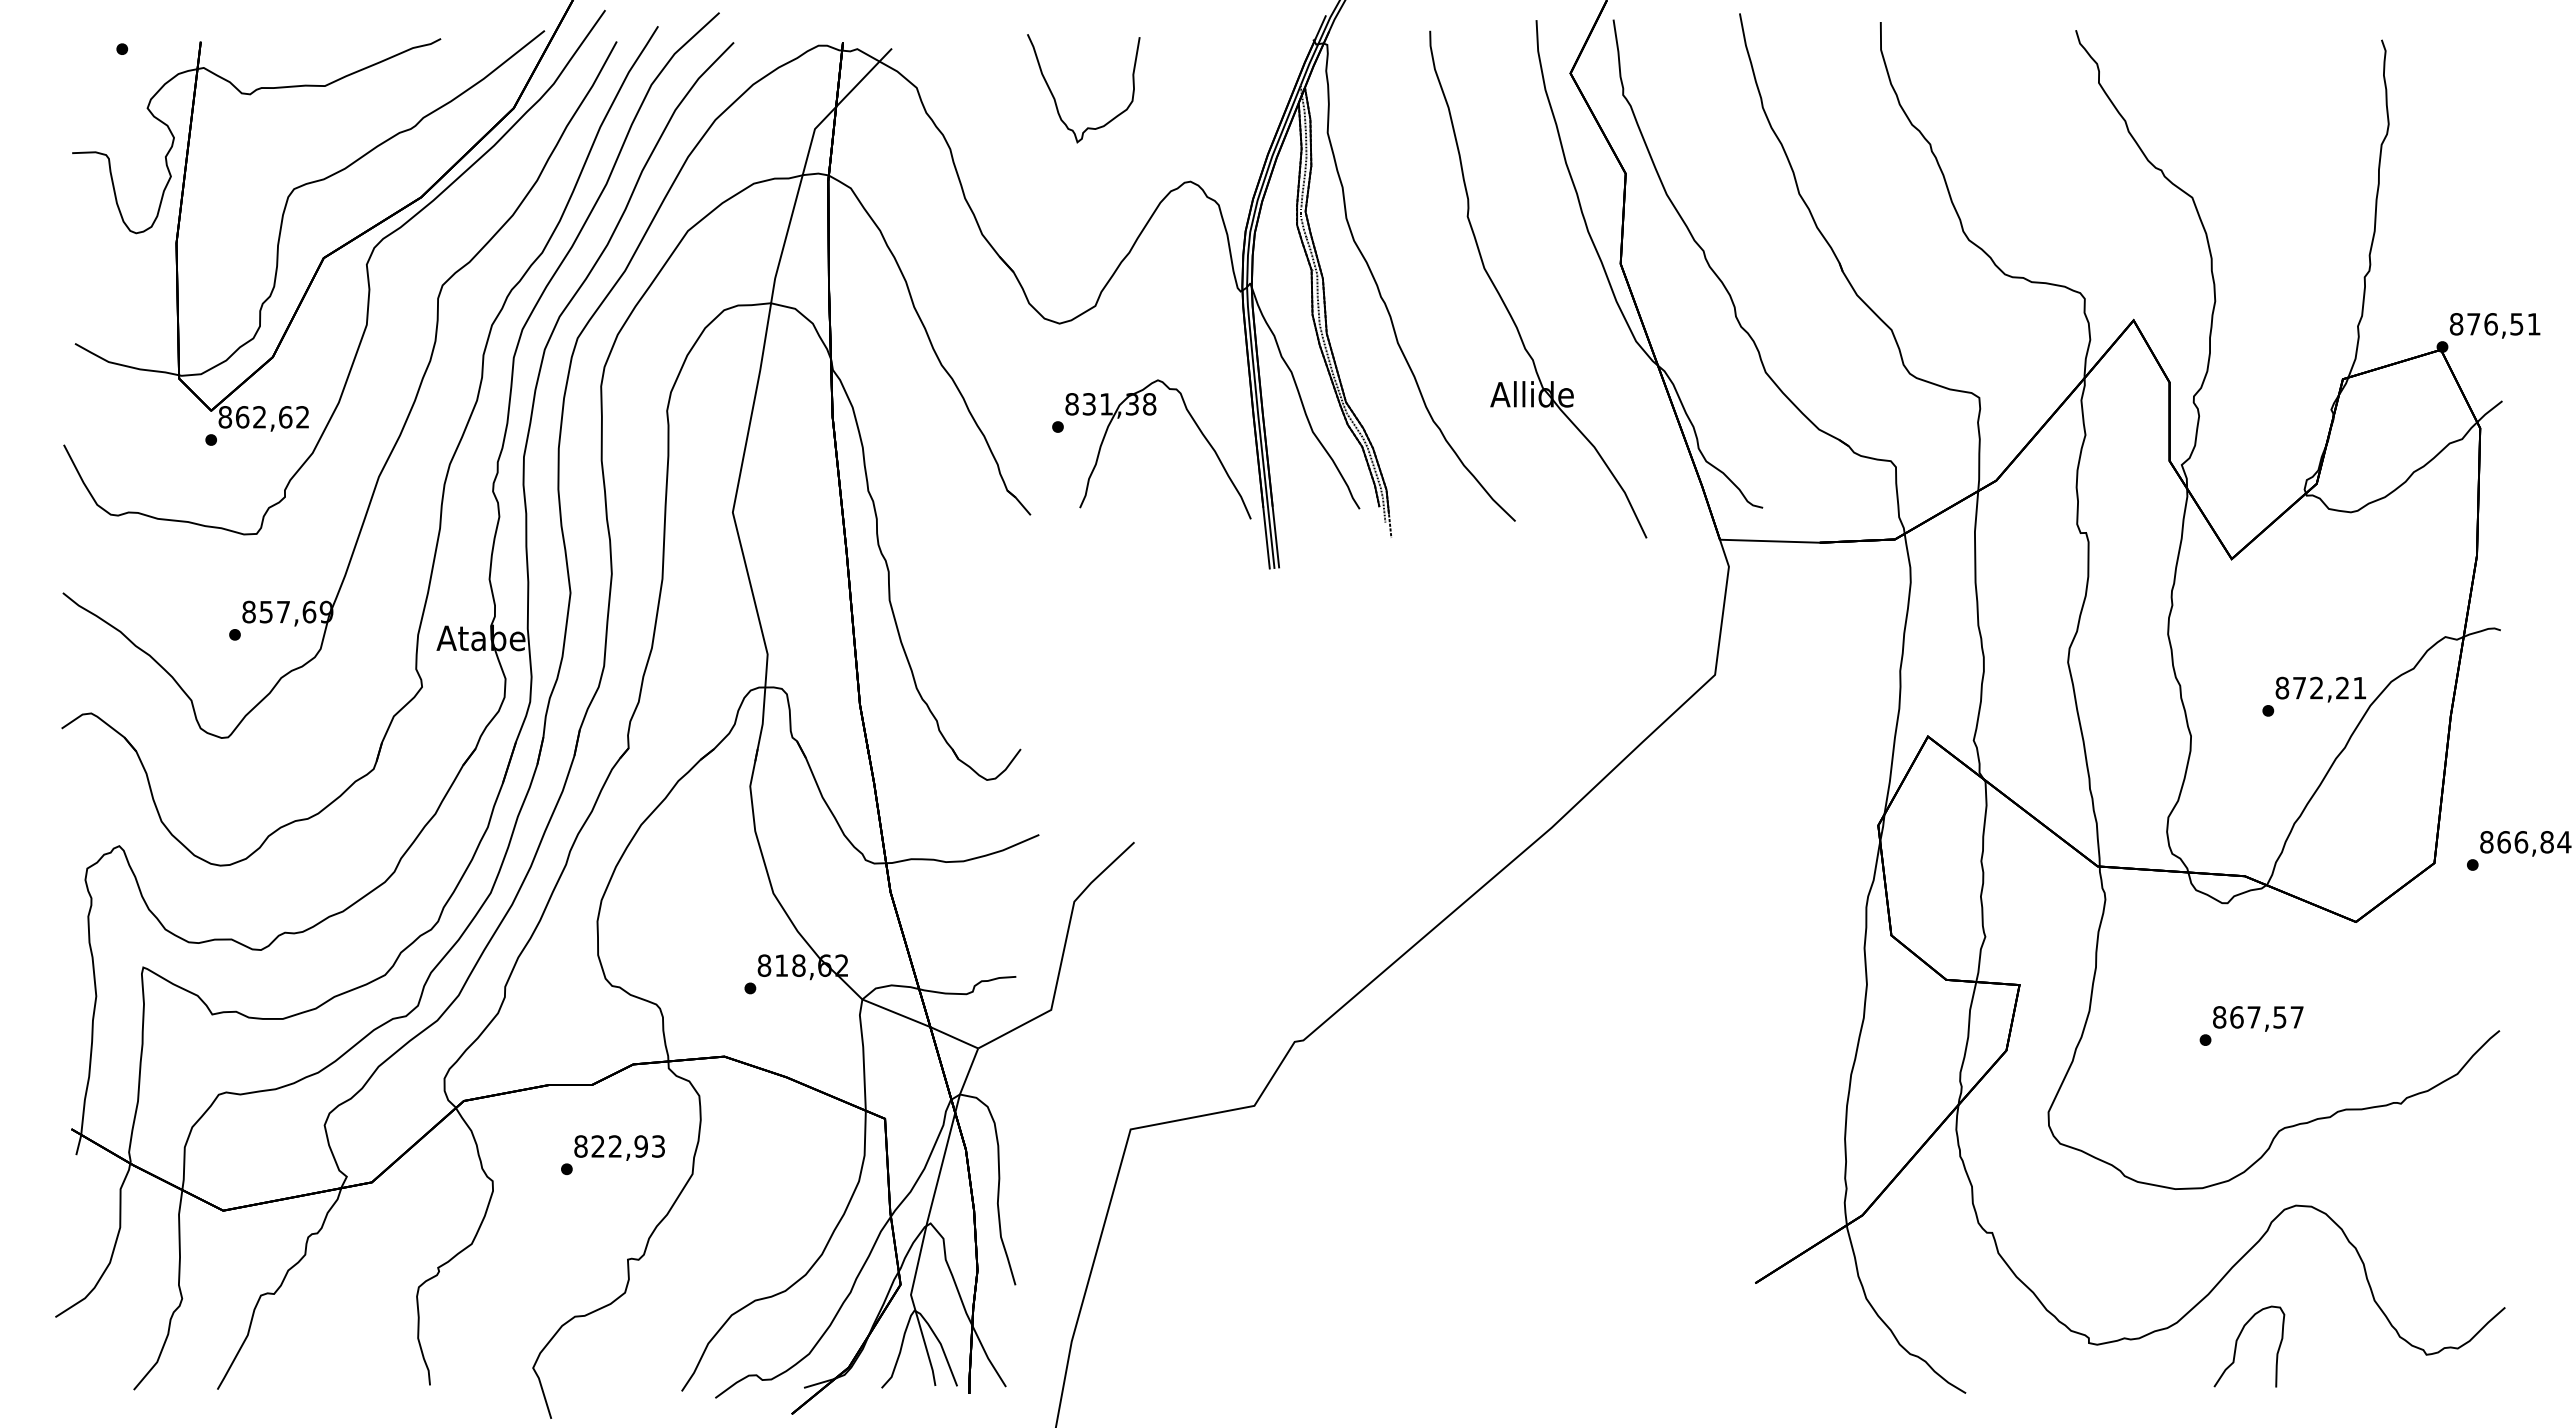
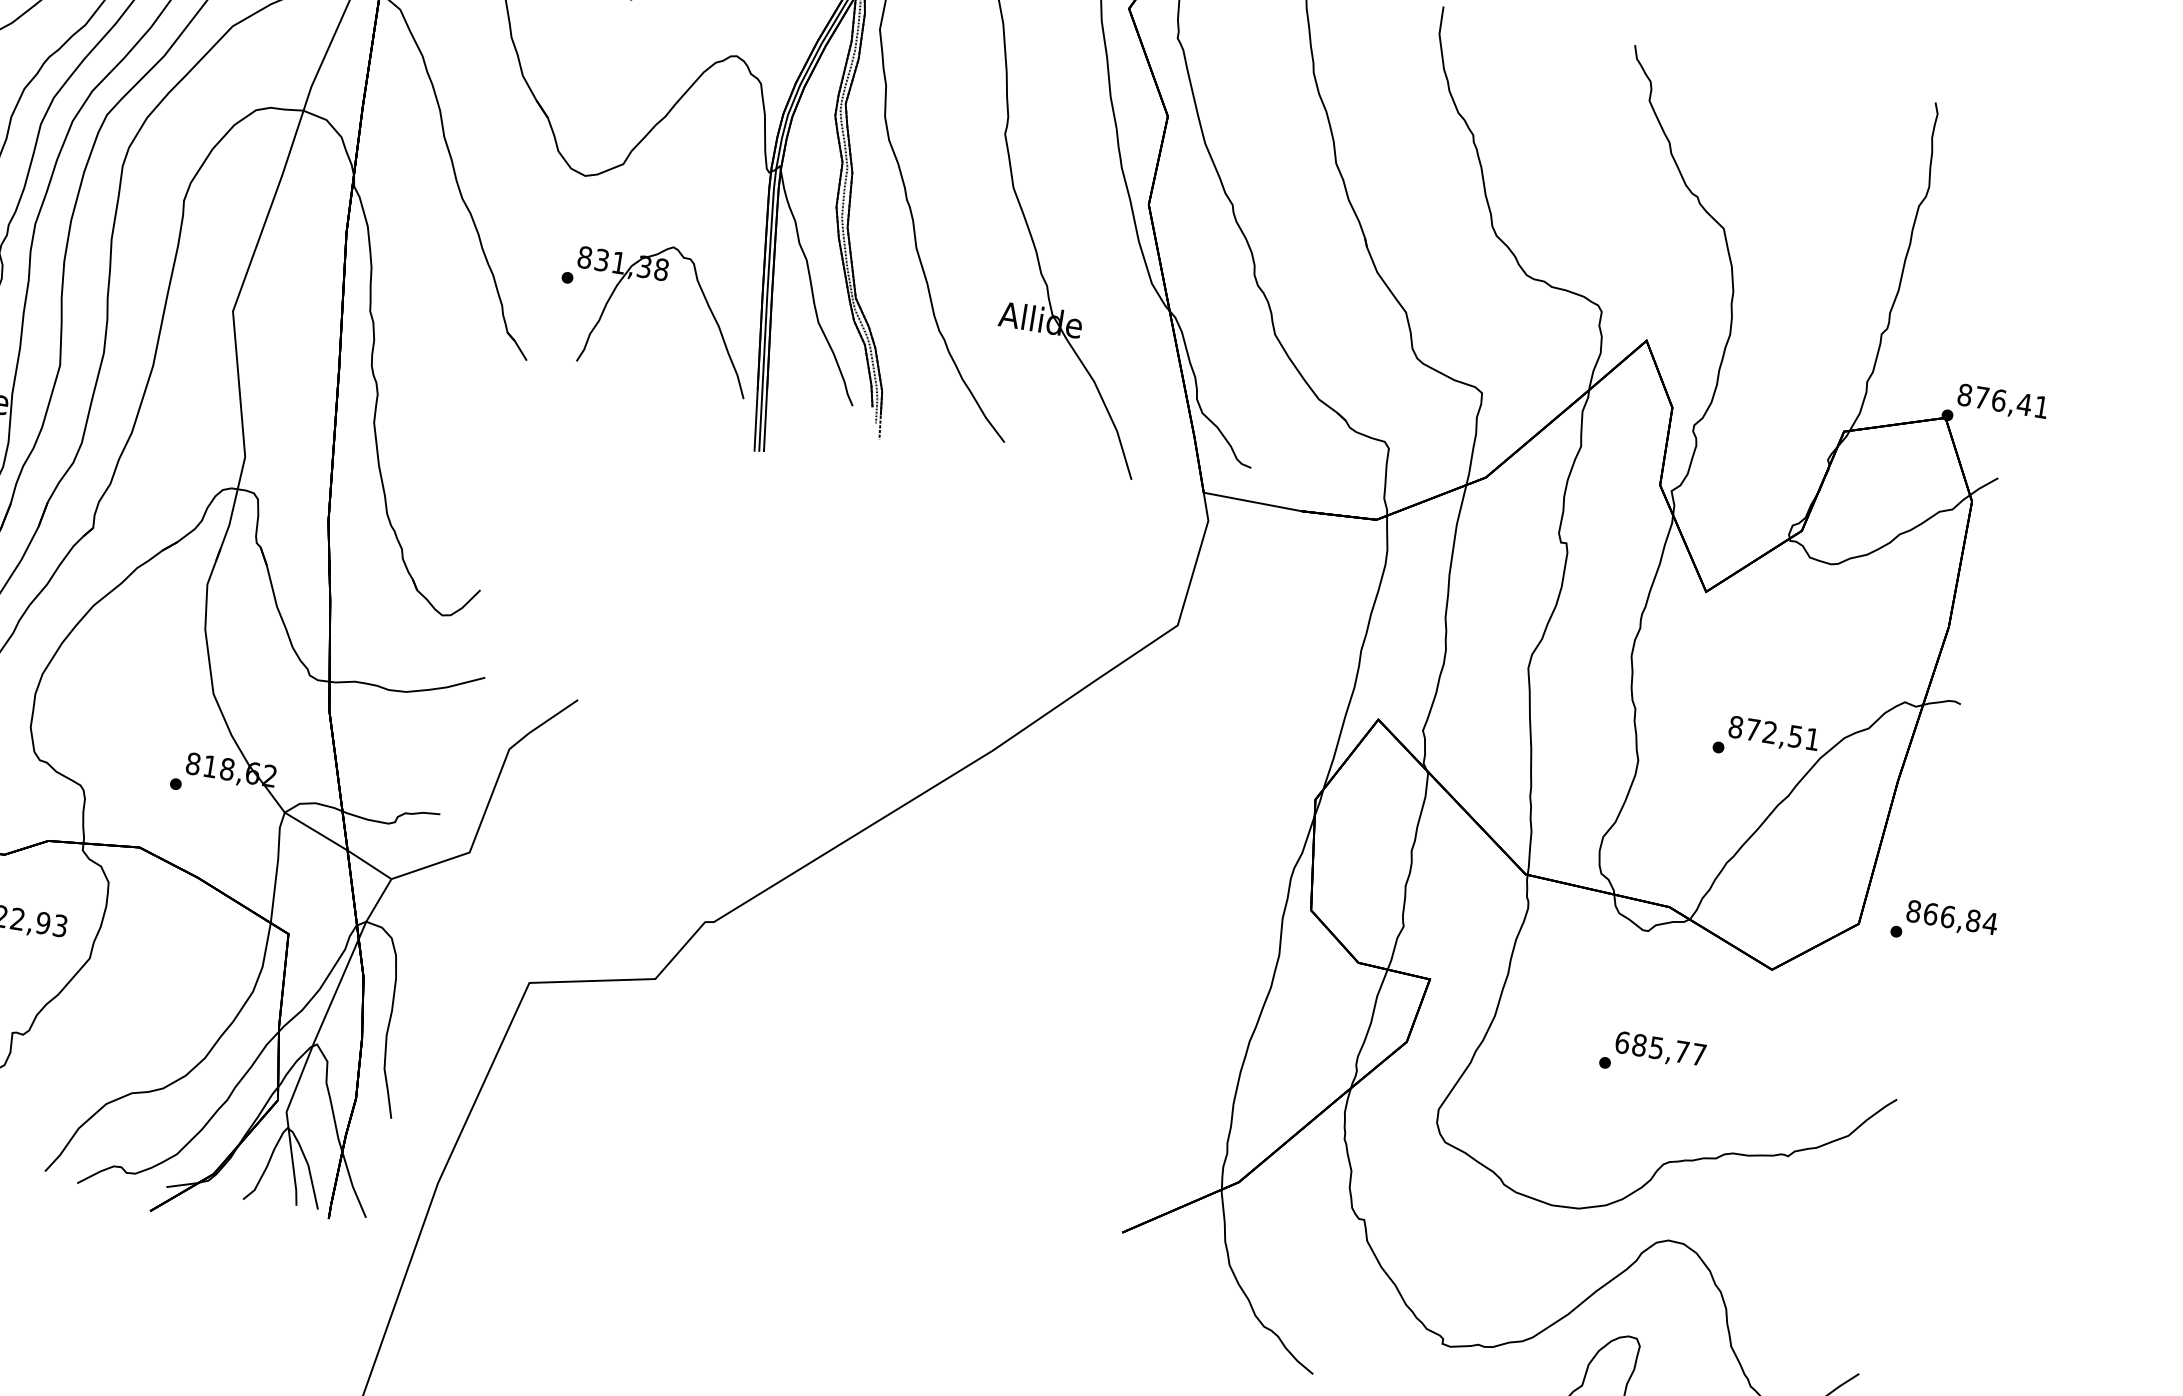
text: (2516, 324) -> (2024, 404), 876,51 -> 876,41
text: (2342, 687) -> (1795, 736), 872,21 -> 872,51
text: (2249, 1017) -> (1652, 1047), 867,57 -> 685,77

